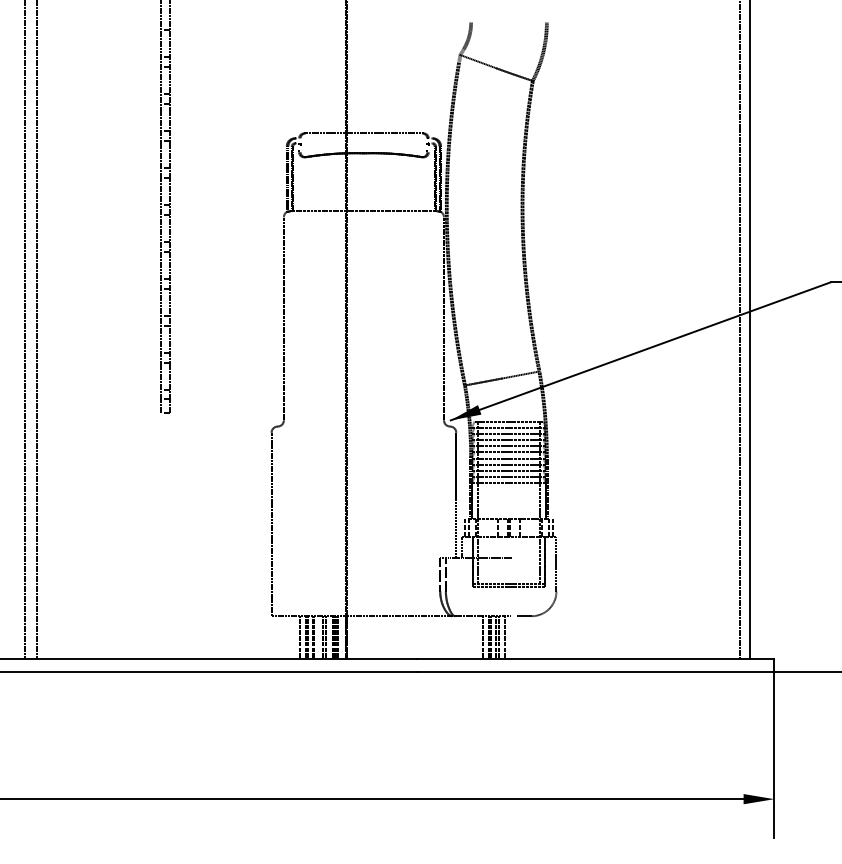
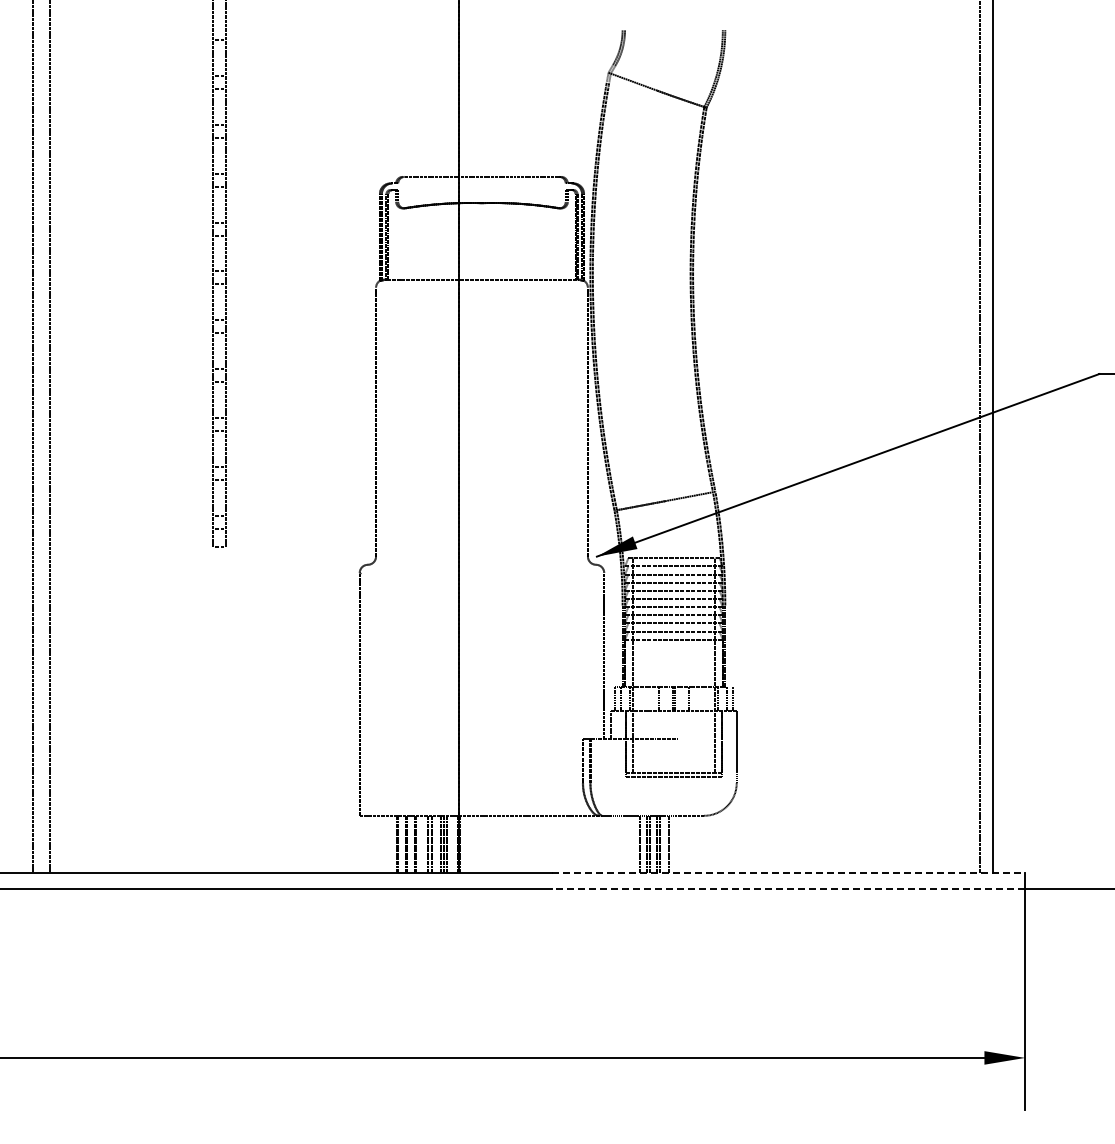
line: (595, 659) -> (788, 872), solid -> dashed
line: (595, 671) -> (788, 889), solid -> dashed

